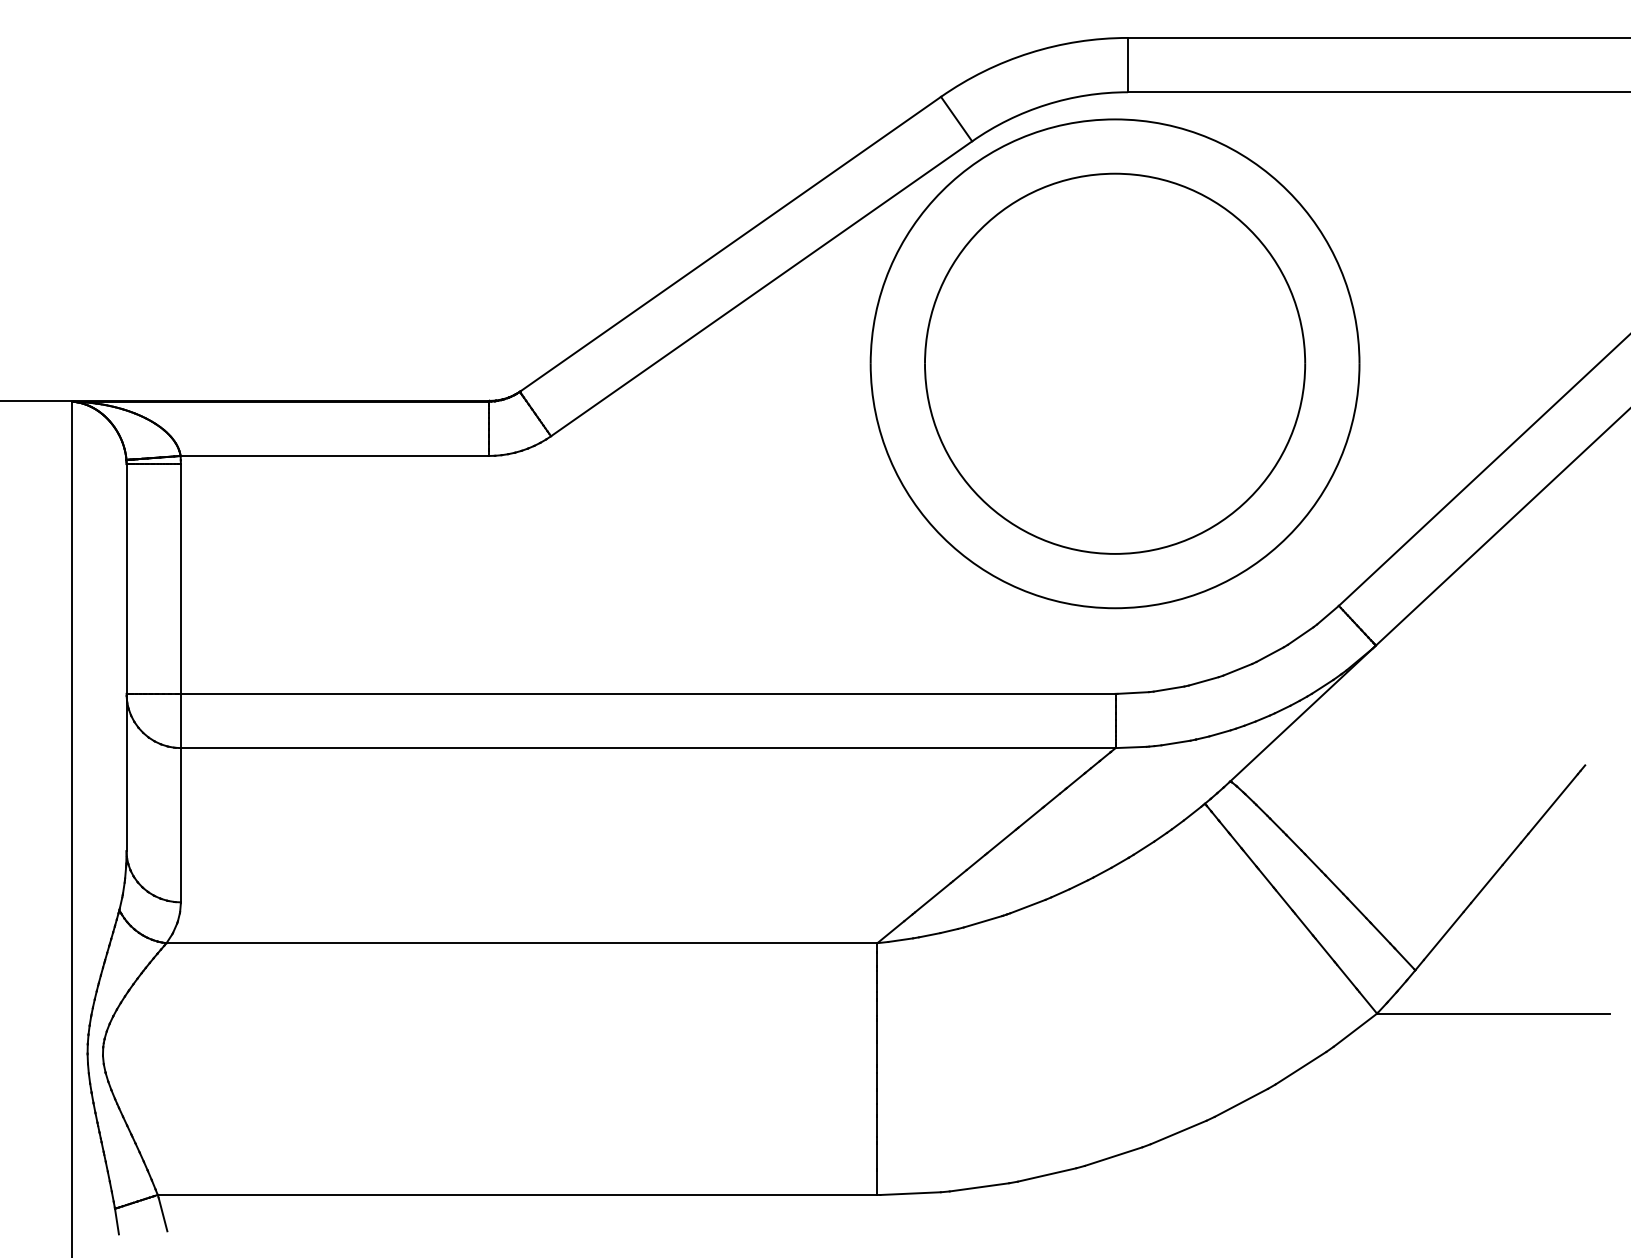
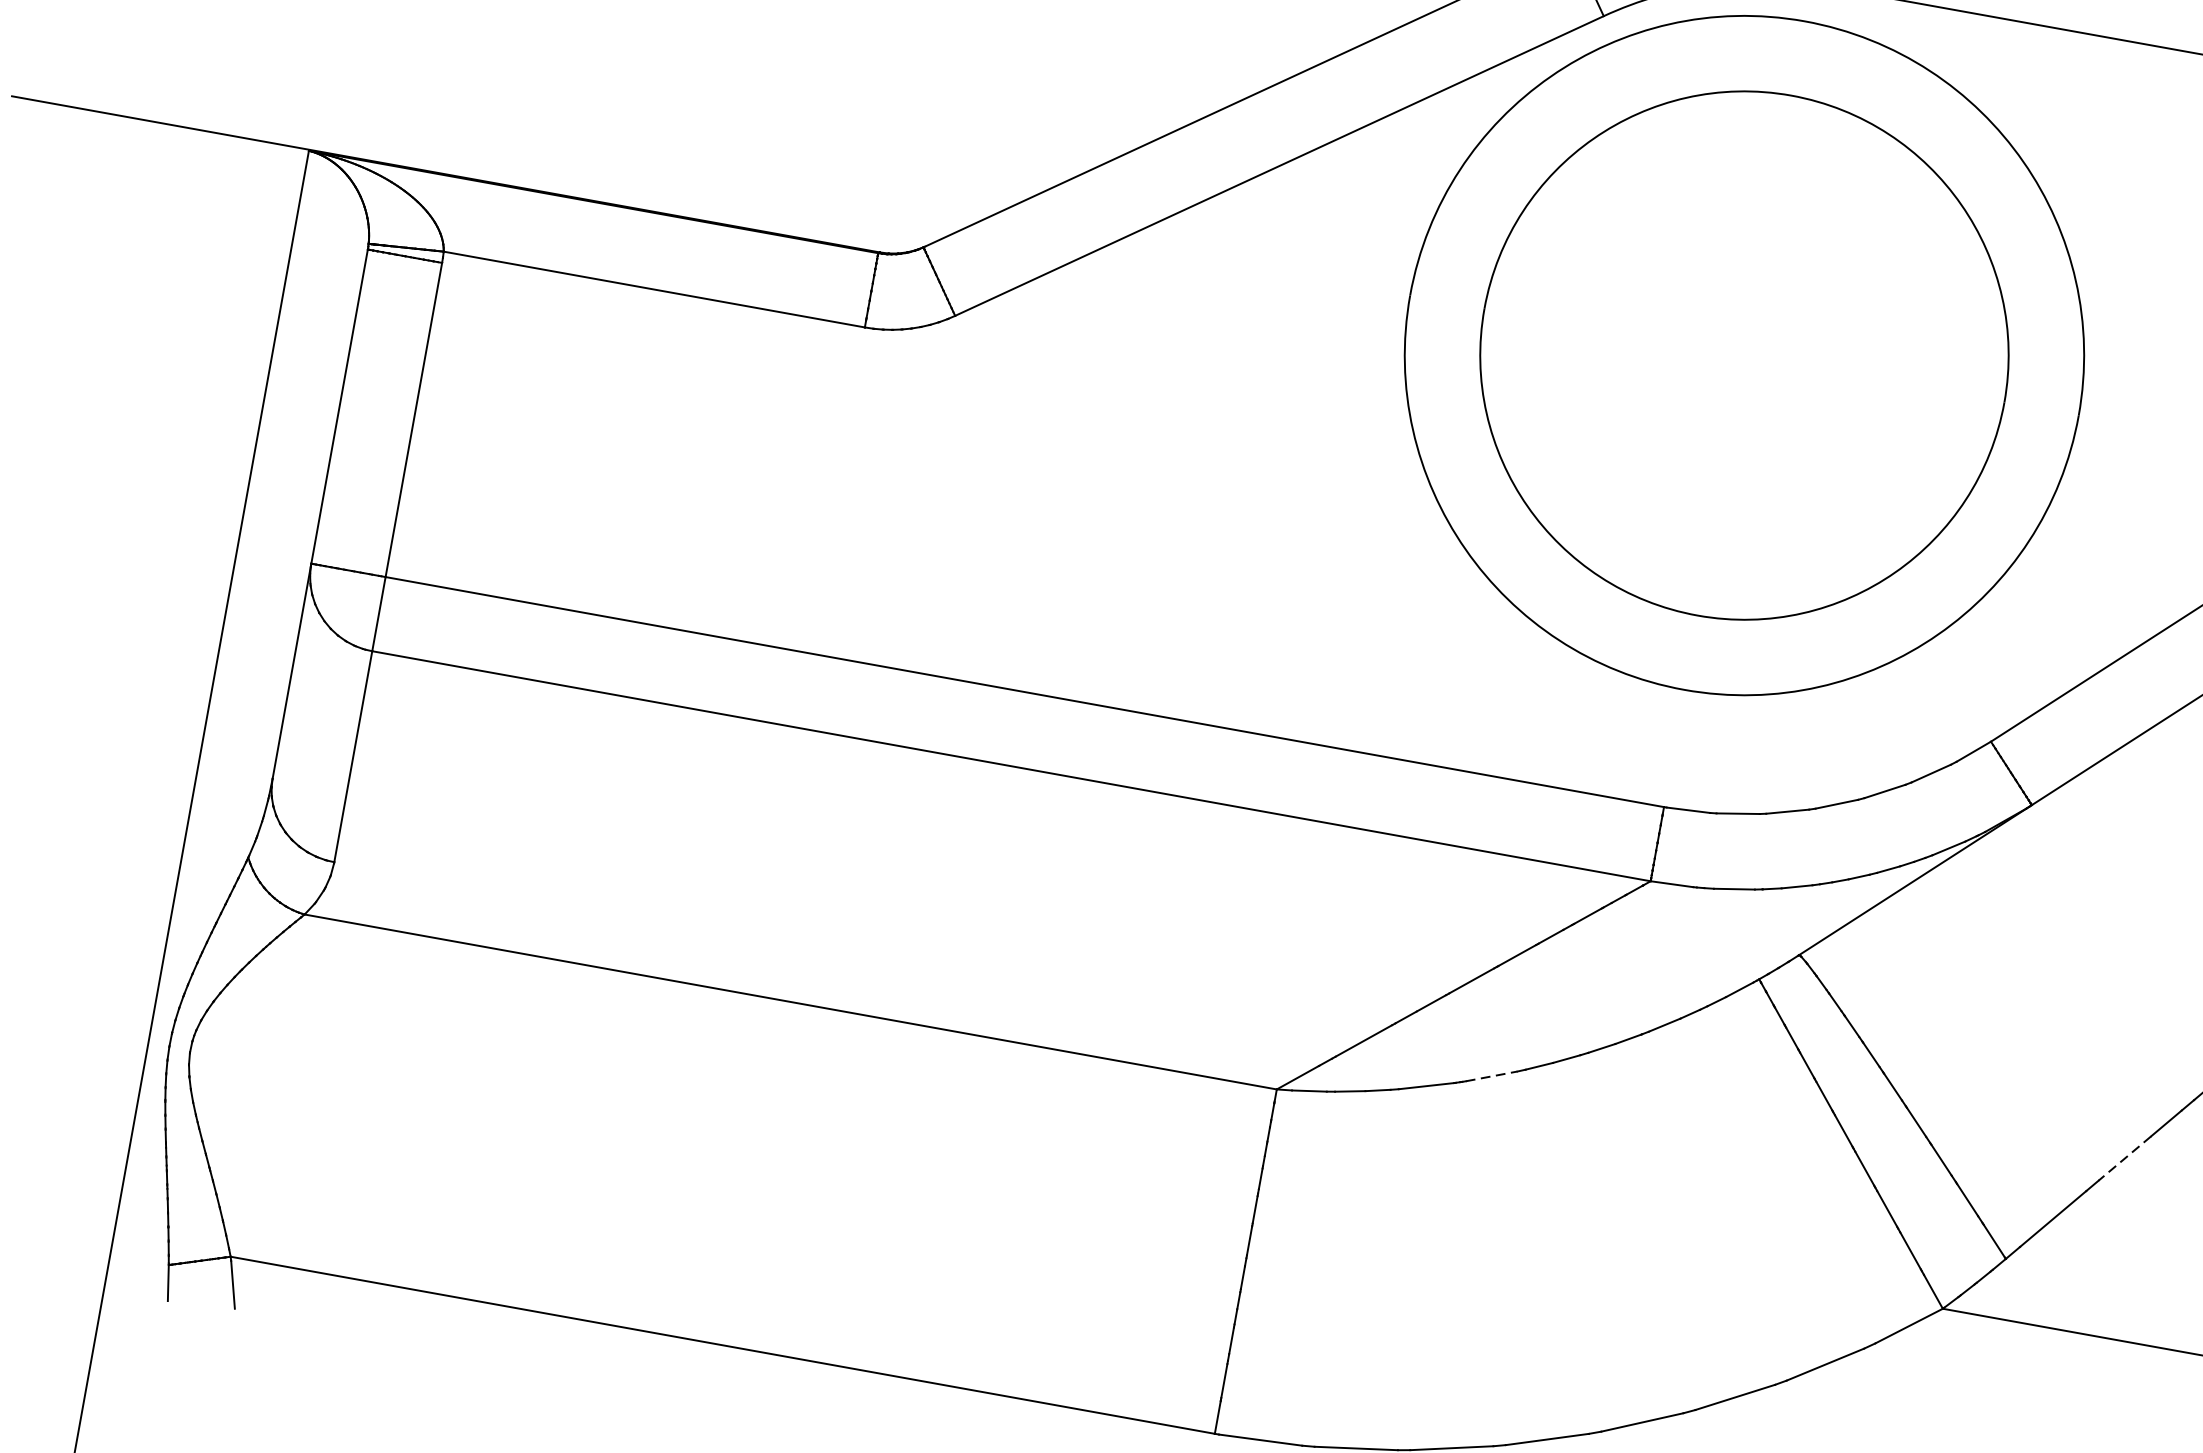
line: (1486, 884) -> (2124, 1159), solid -> dashed
line: (1027, 906) -> (1491, 1076), solid -> dashed

